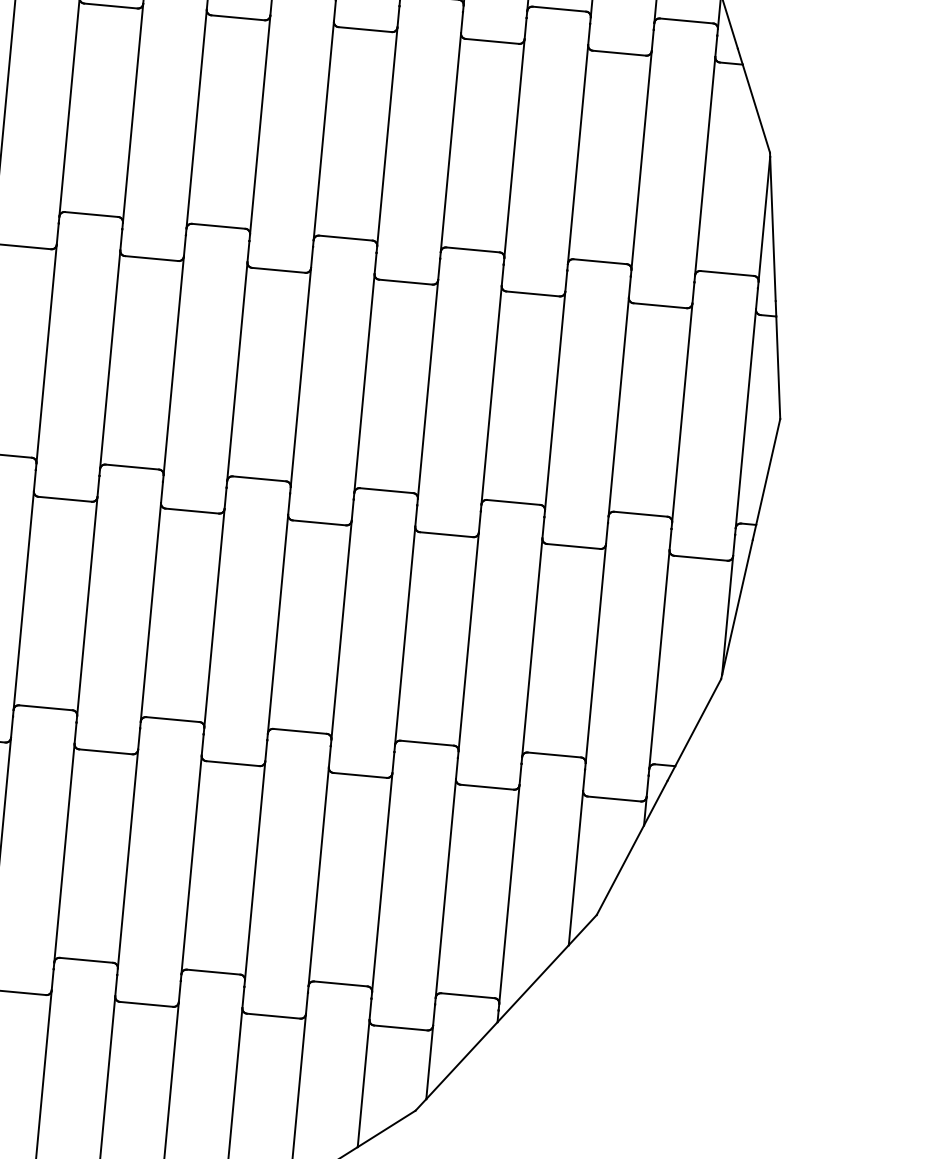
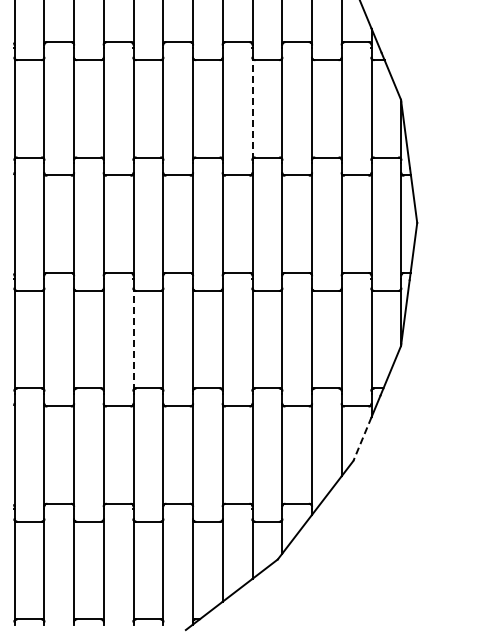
line: (450, 141) -> (252, 108), solid -> dashed
line: (150, 611) -> (133, 339), solid -> dashed
line: (620, 871) -> (362, 439), solid -> dashed

